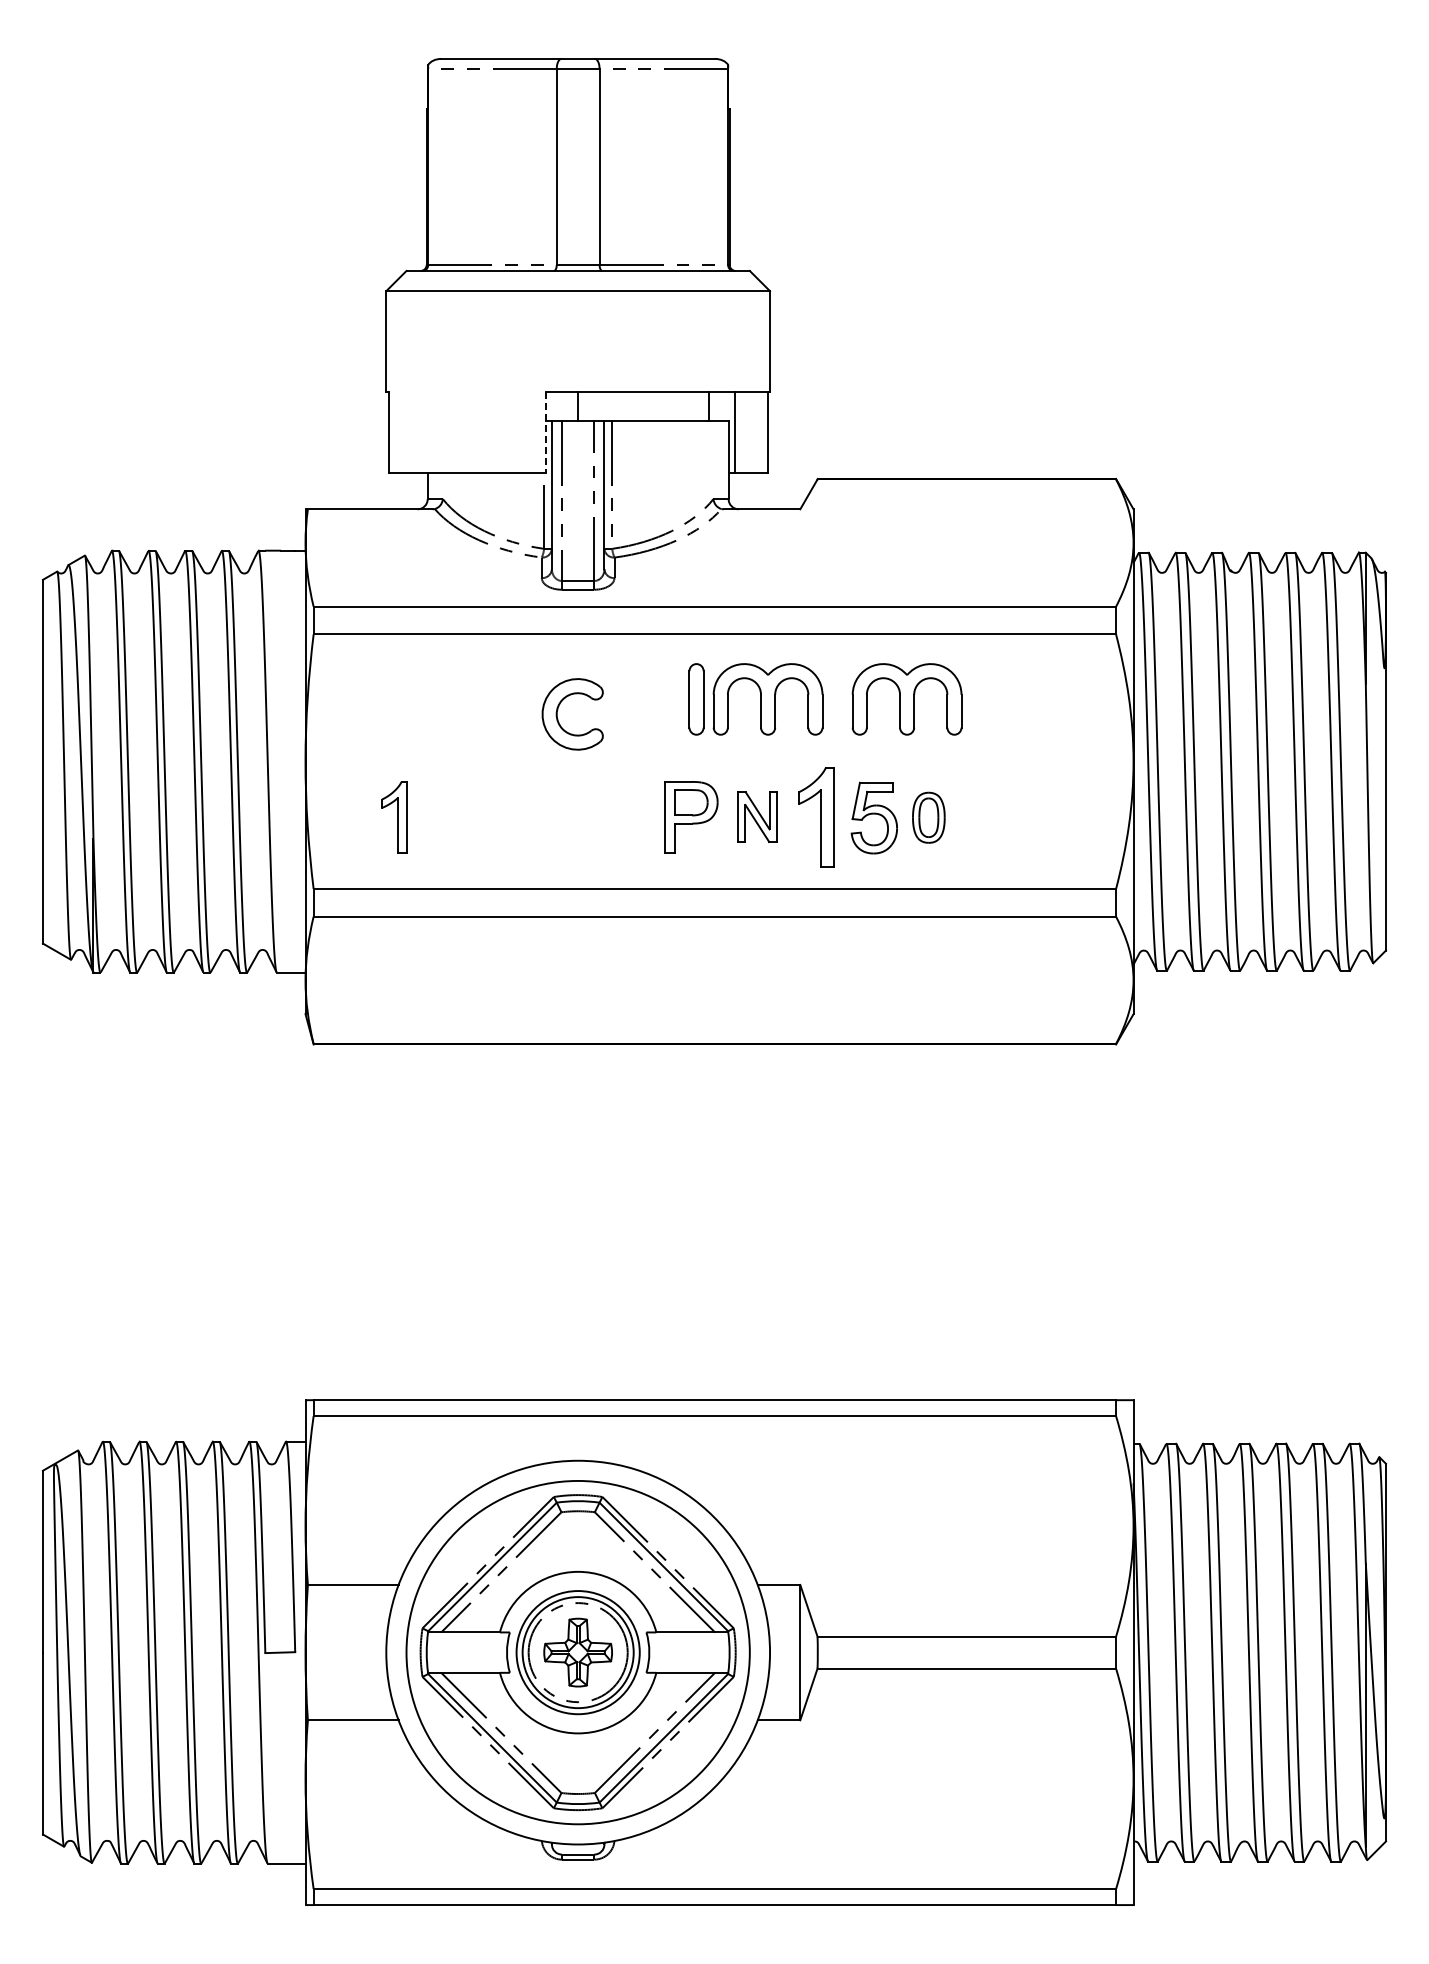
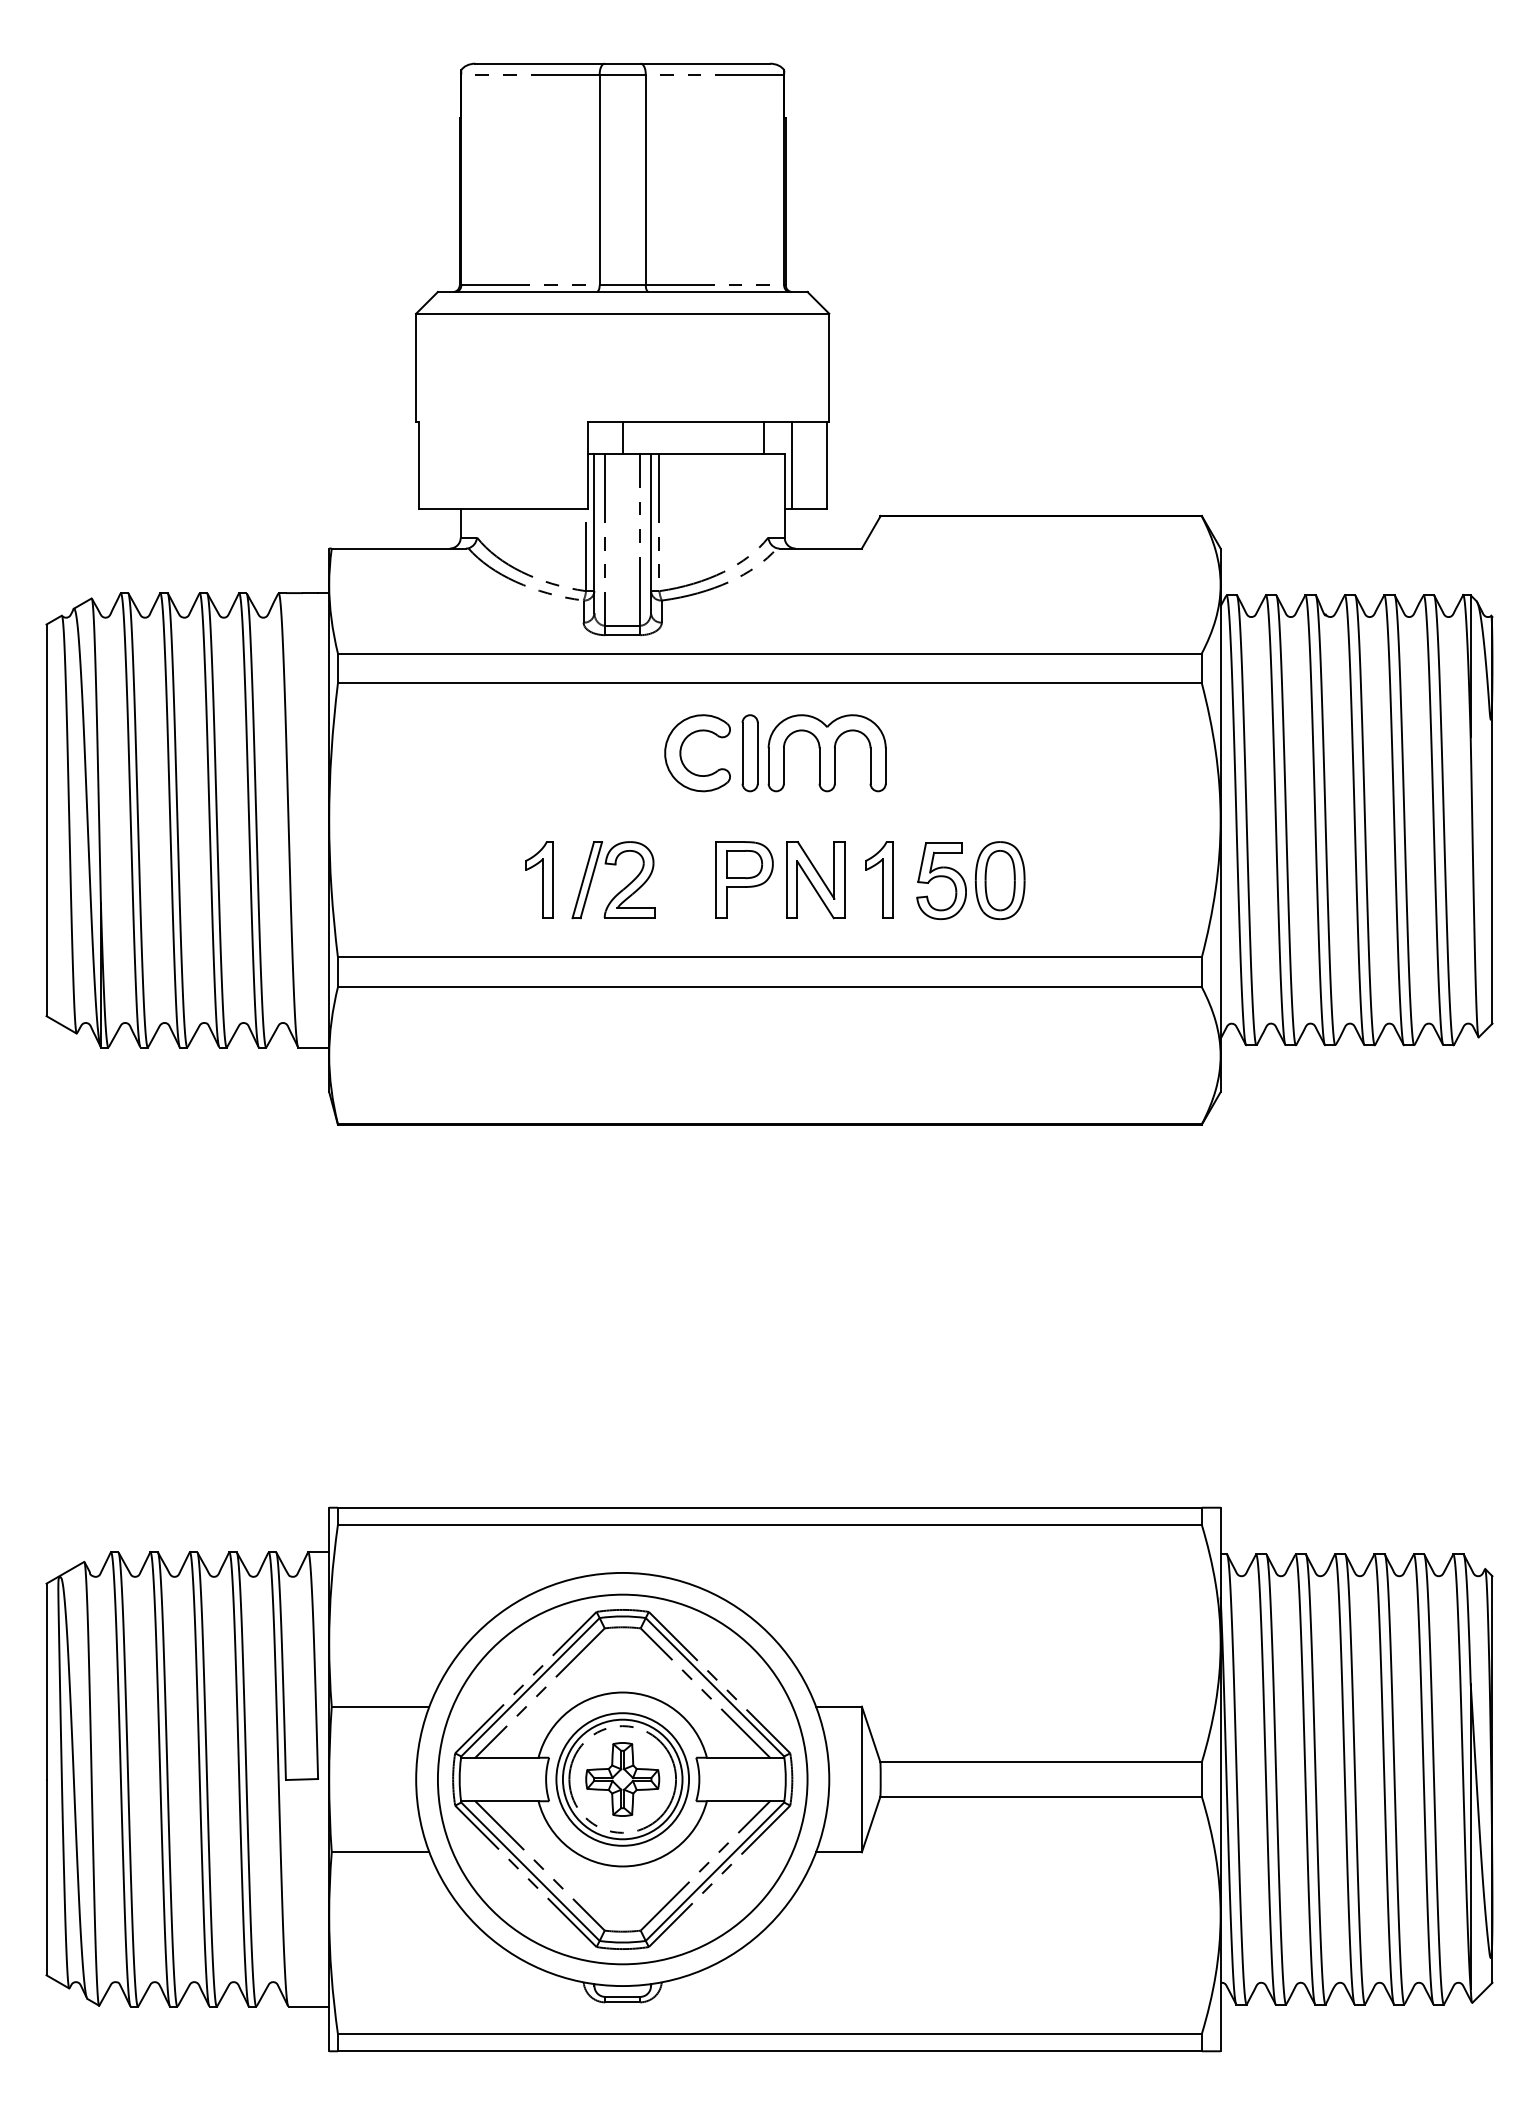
line: (545, 433) -> (587, 466), dashed -> solid
part: (906, 699) -> (976, 753), removed
part: (558, 718) -> (682, 757), moved
part: (757, 816) -> (815, 879), size x1.43
part: (394, 817) -> (539, 880), moved
part: (816, 817) -> (879, 880), size x0.71
part: (928, 817) -> (999, 880), size x1.43
part: (577, 825) -> (622, 889), added

